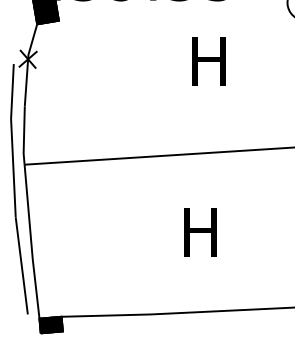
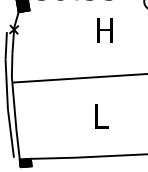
text: (200, 232) -> (100, 116), H -> L

